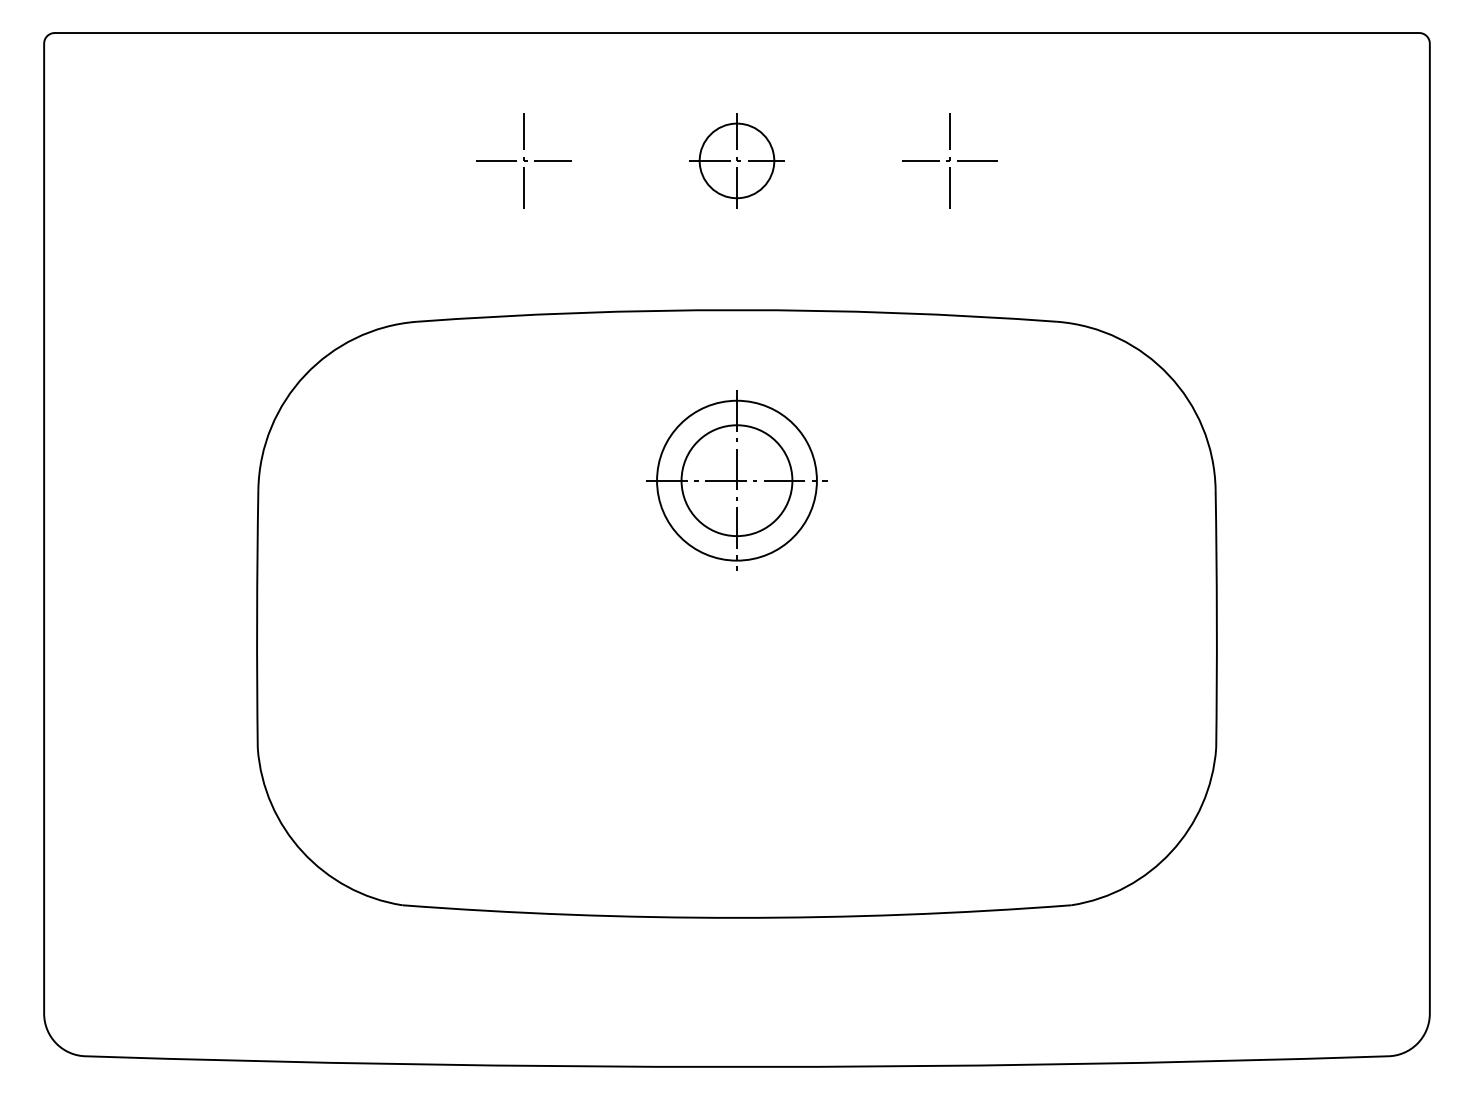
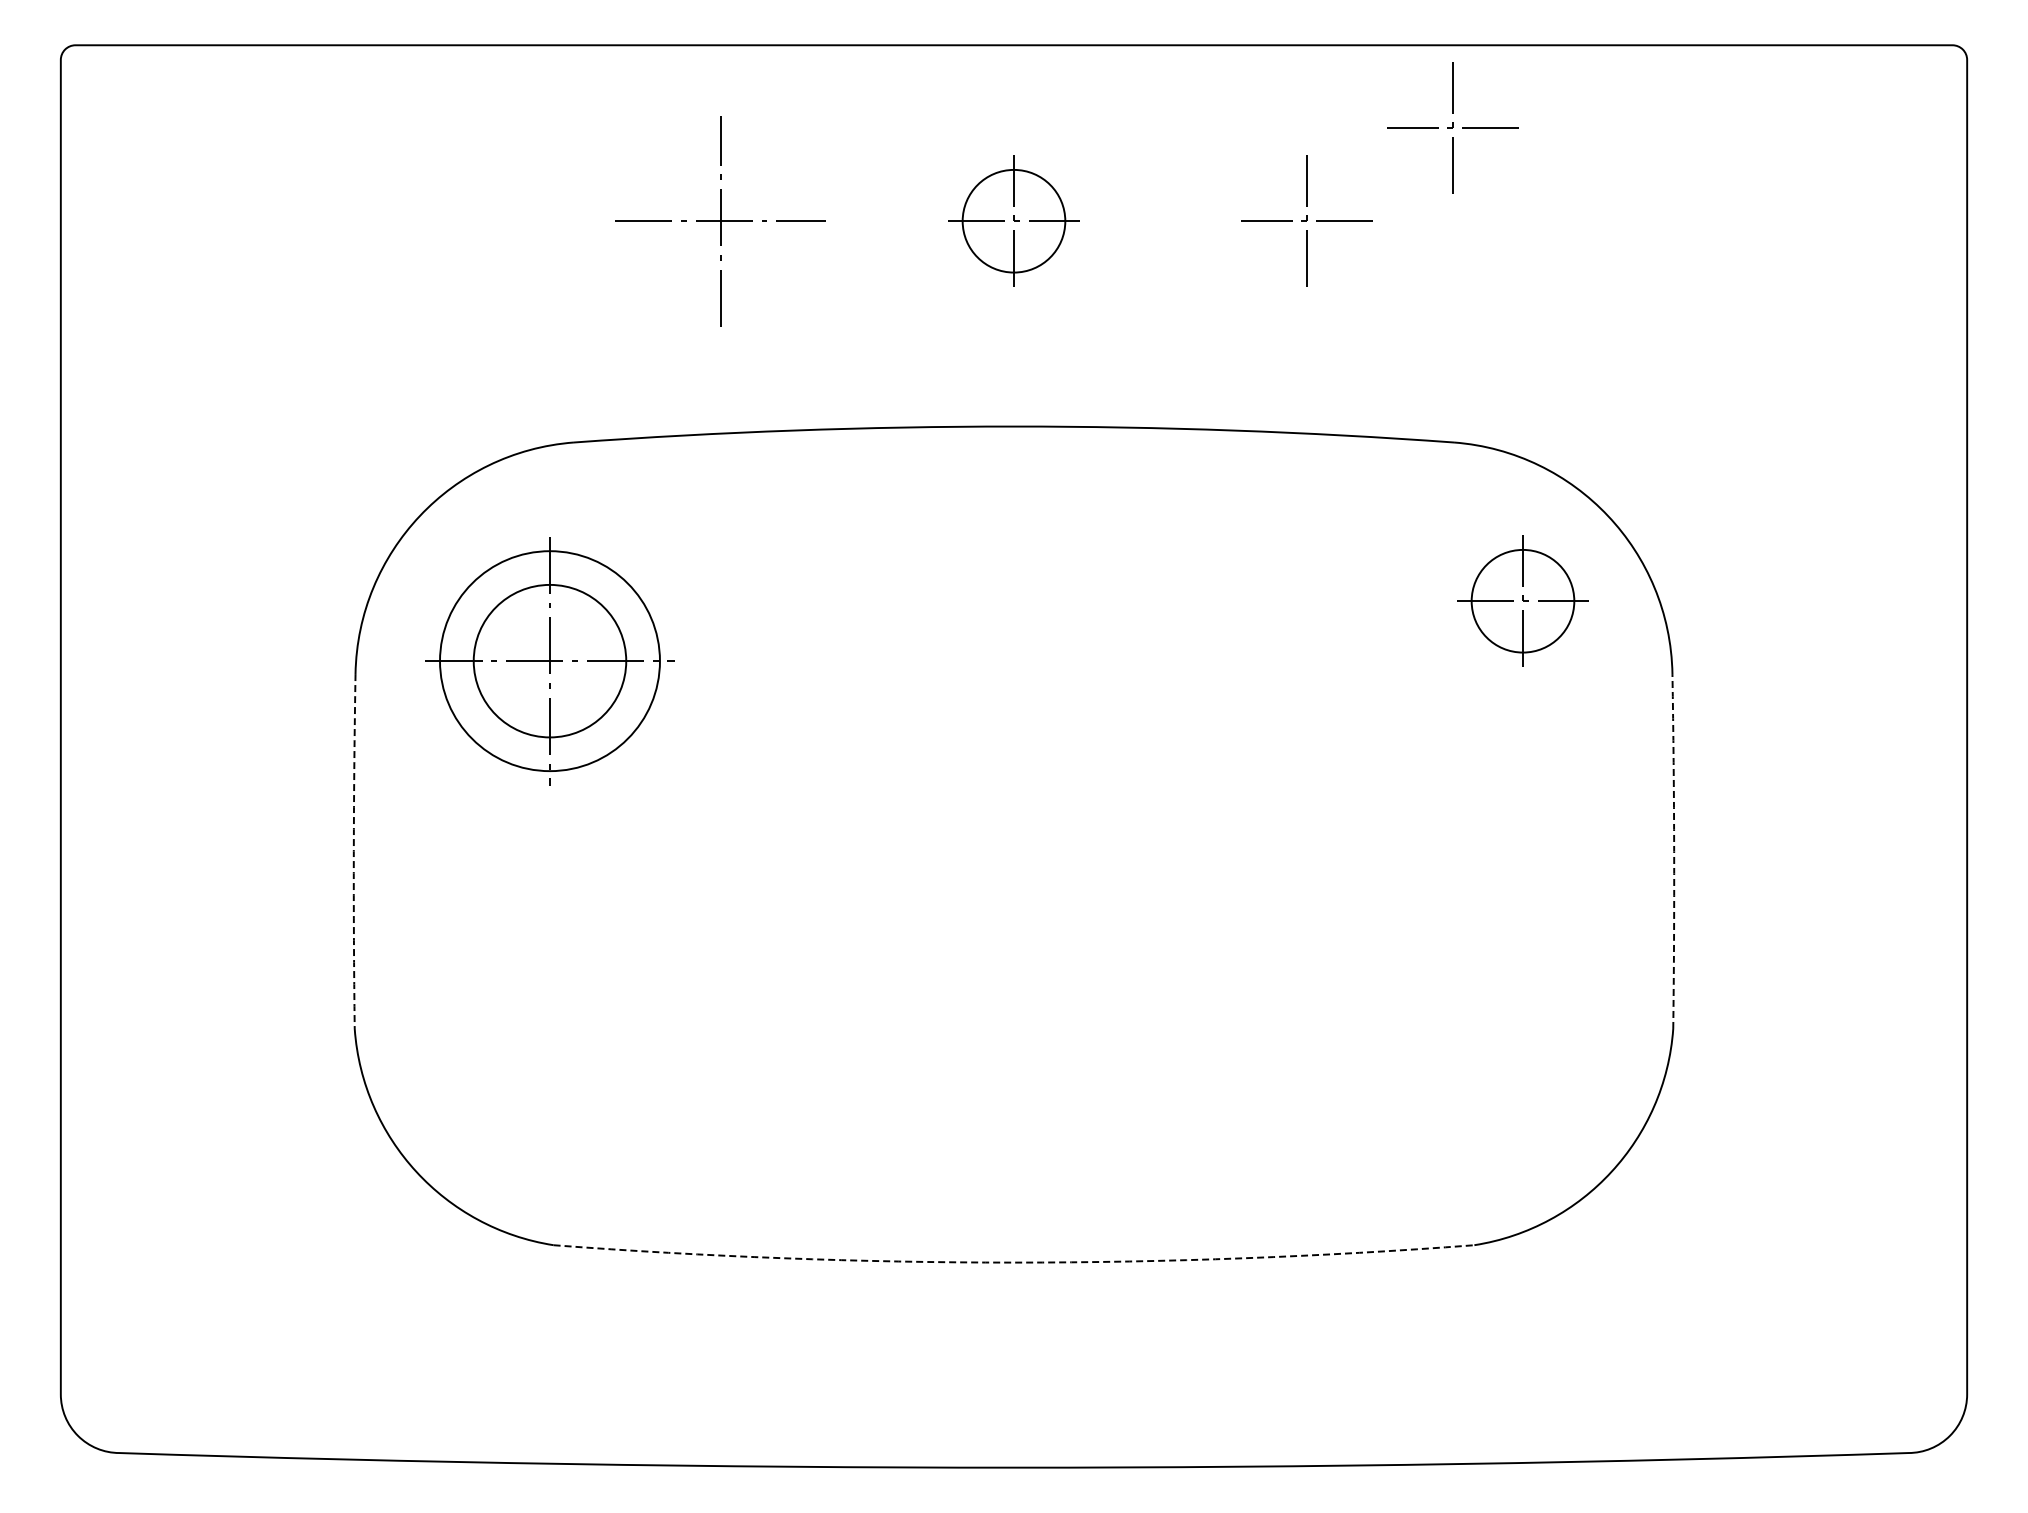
part: (1055, 92) -> (1452, 127), added
part: (523, 160) -> (720, 220), size x1.6
part: (1106, 436) -> (1522, 600), added
part: (736, 480) -> (549, 661), moved
arc: (256, 619) -> (353, 851), solid -> dashed
arc: (1217, 619) -> (1674, 851), solid -> dashed
arc: (736, 917) -> (1013, 1262), solid -> dashed

